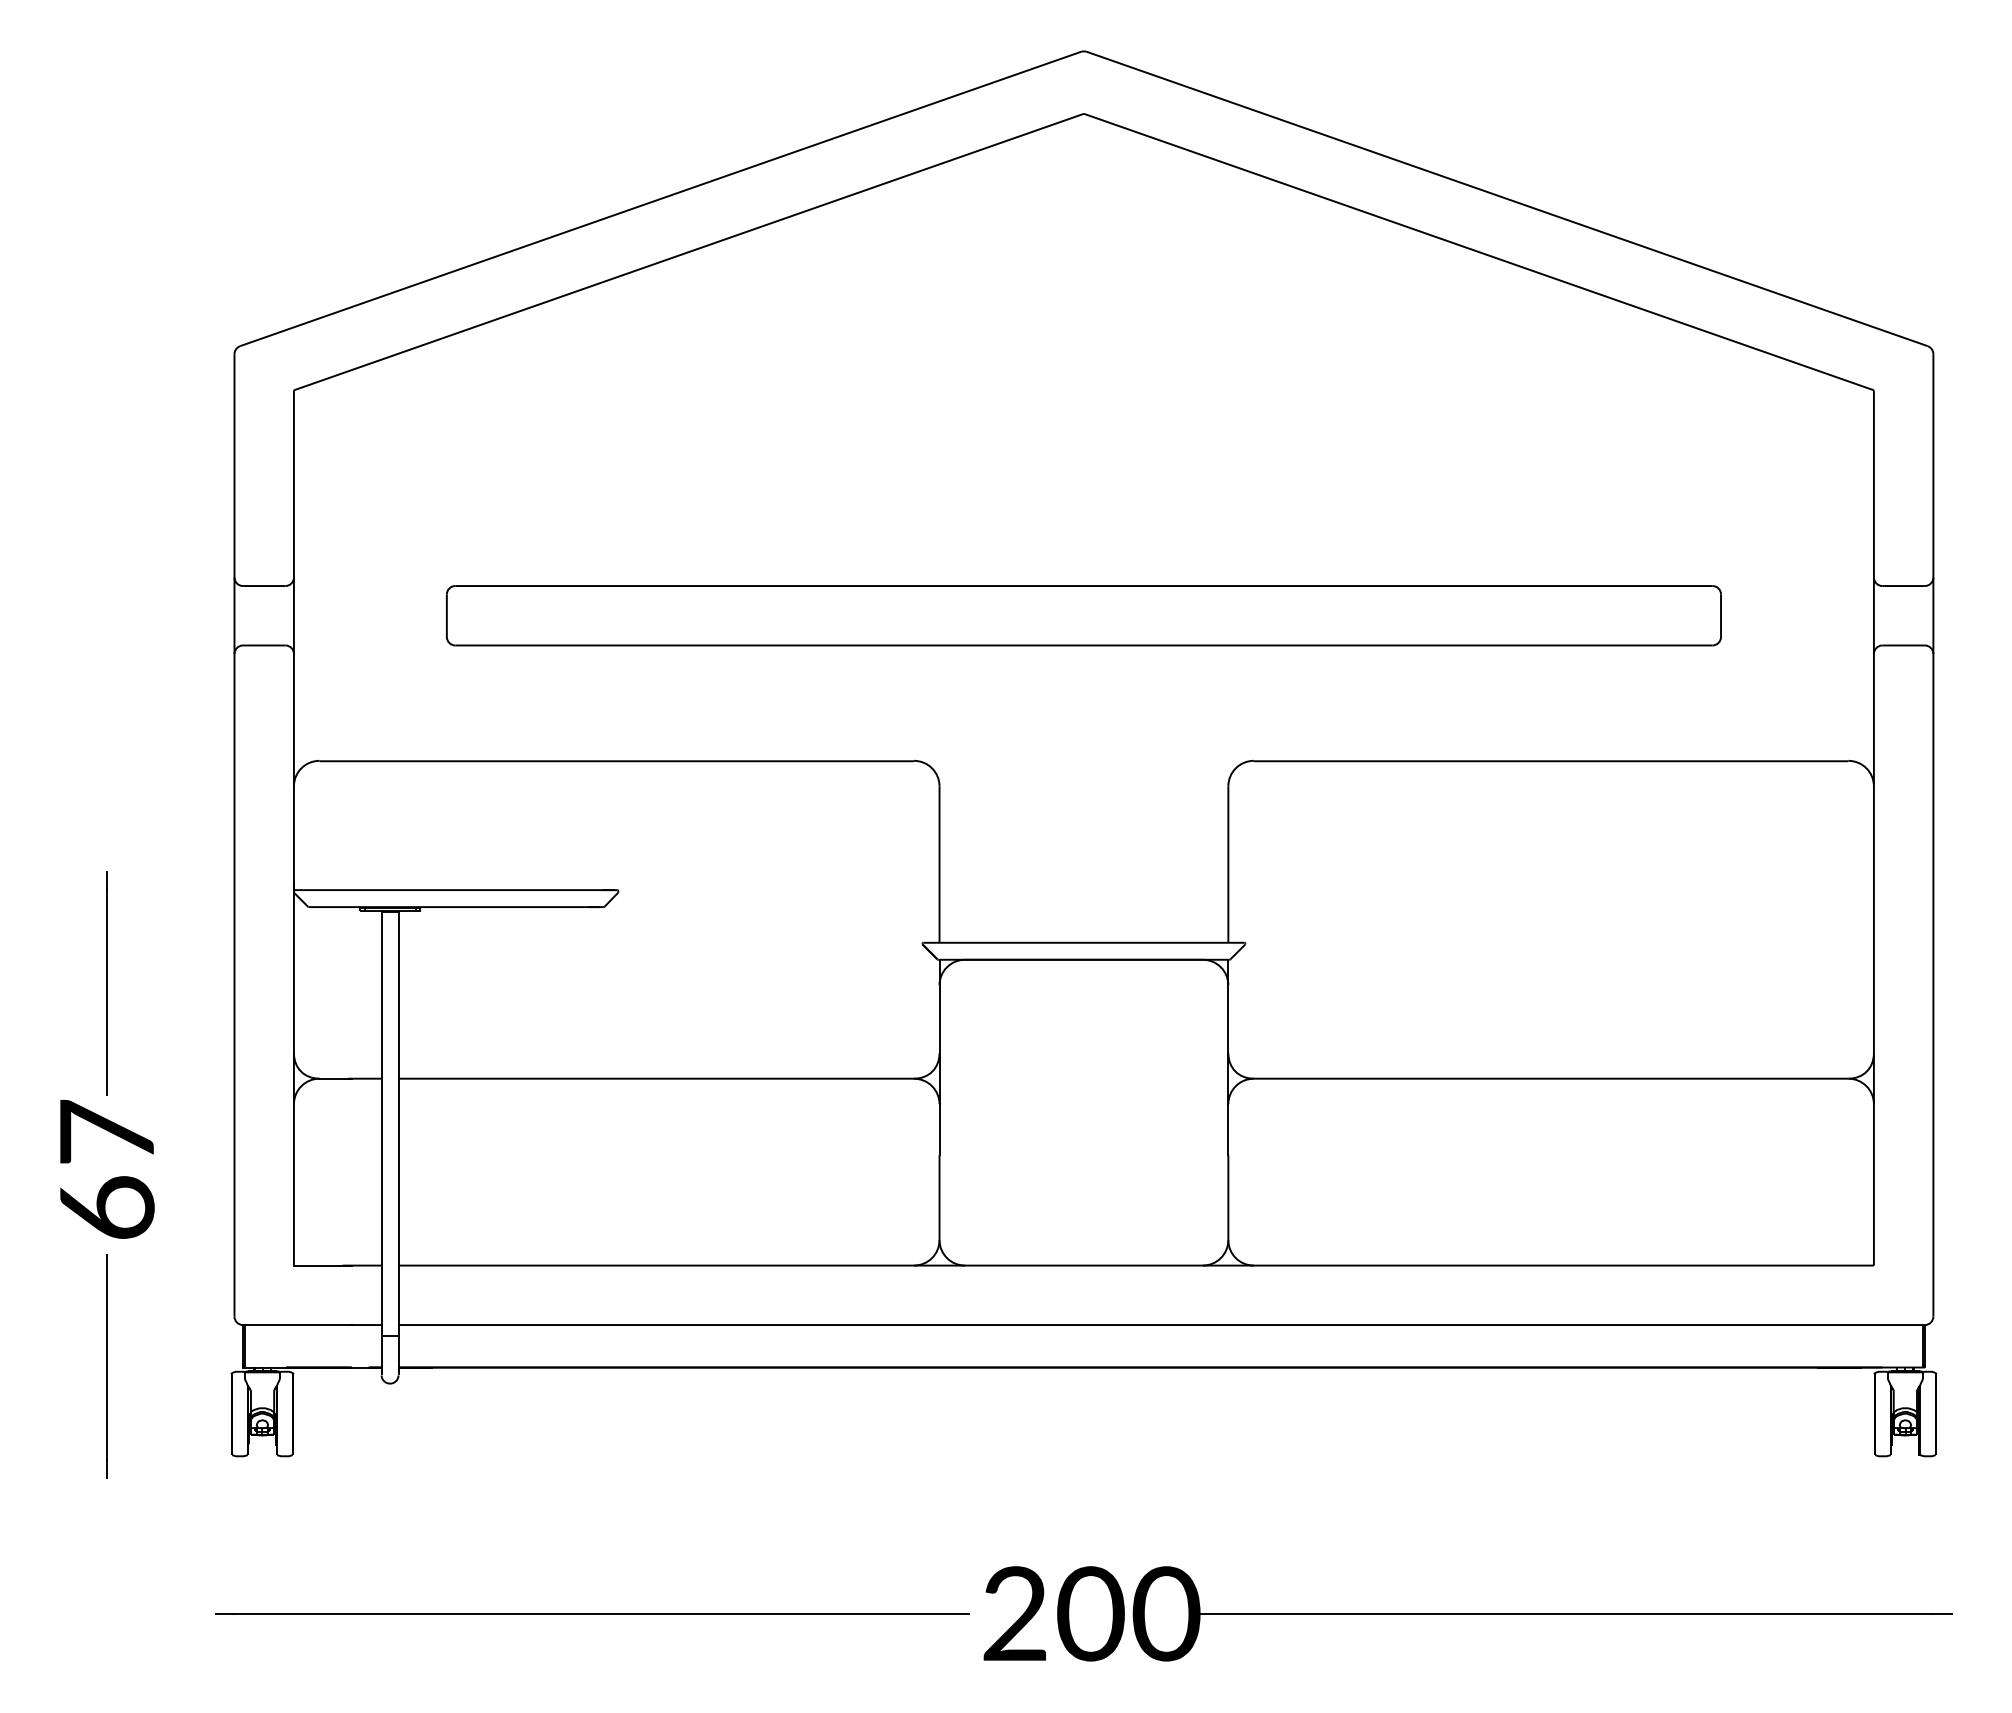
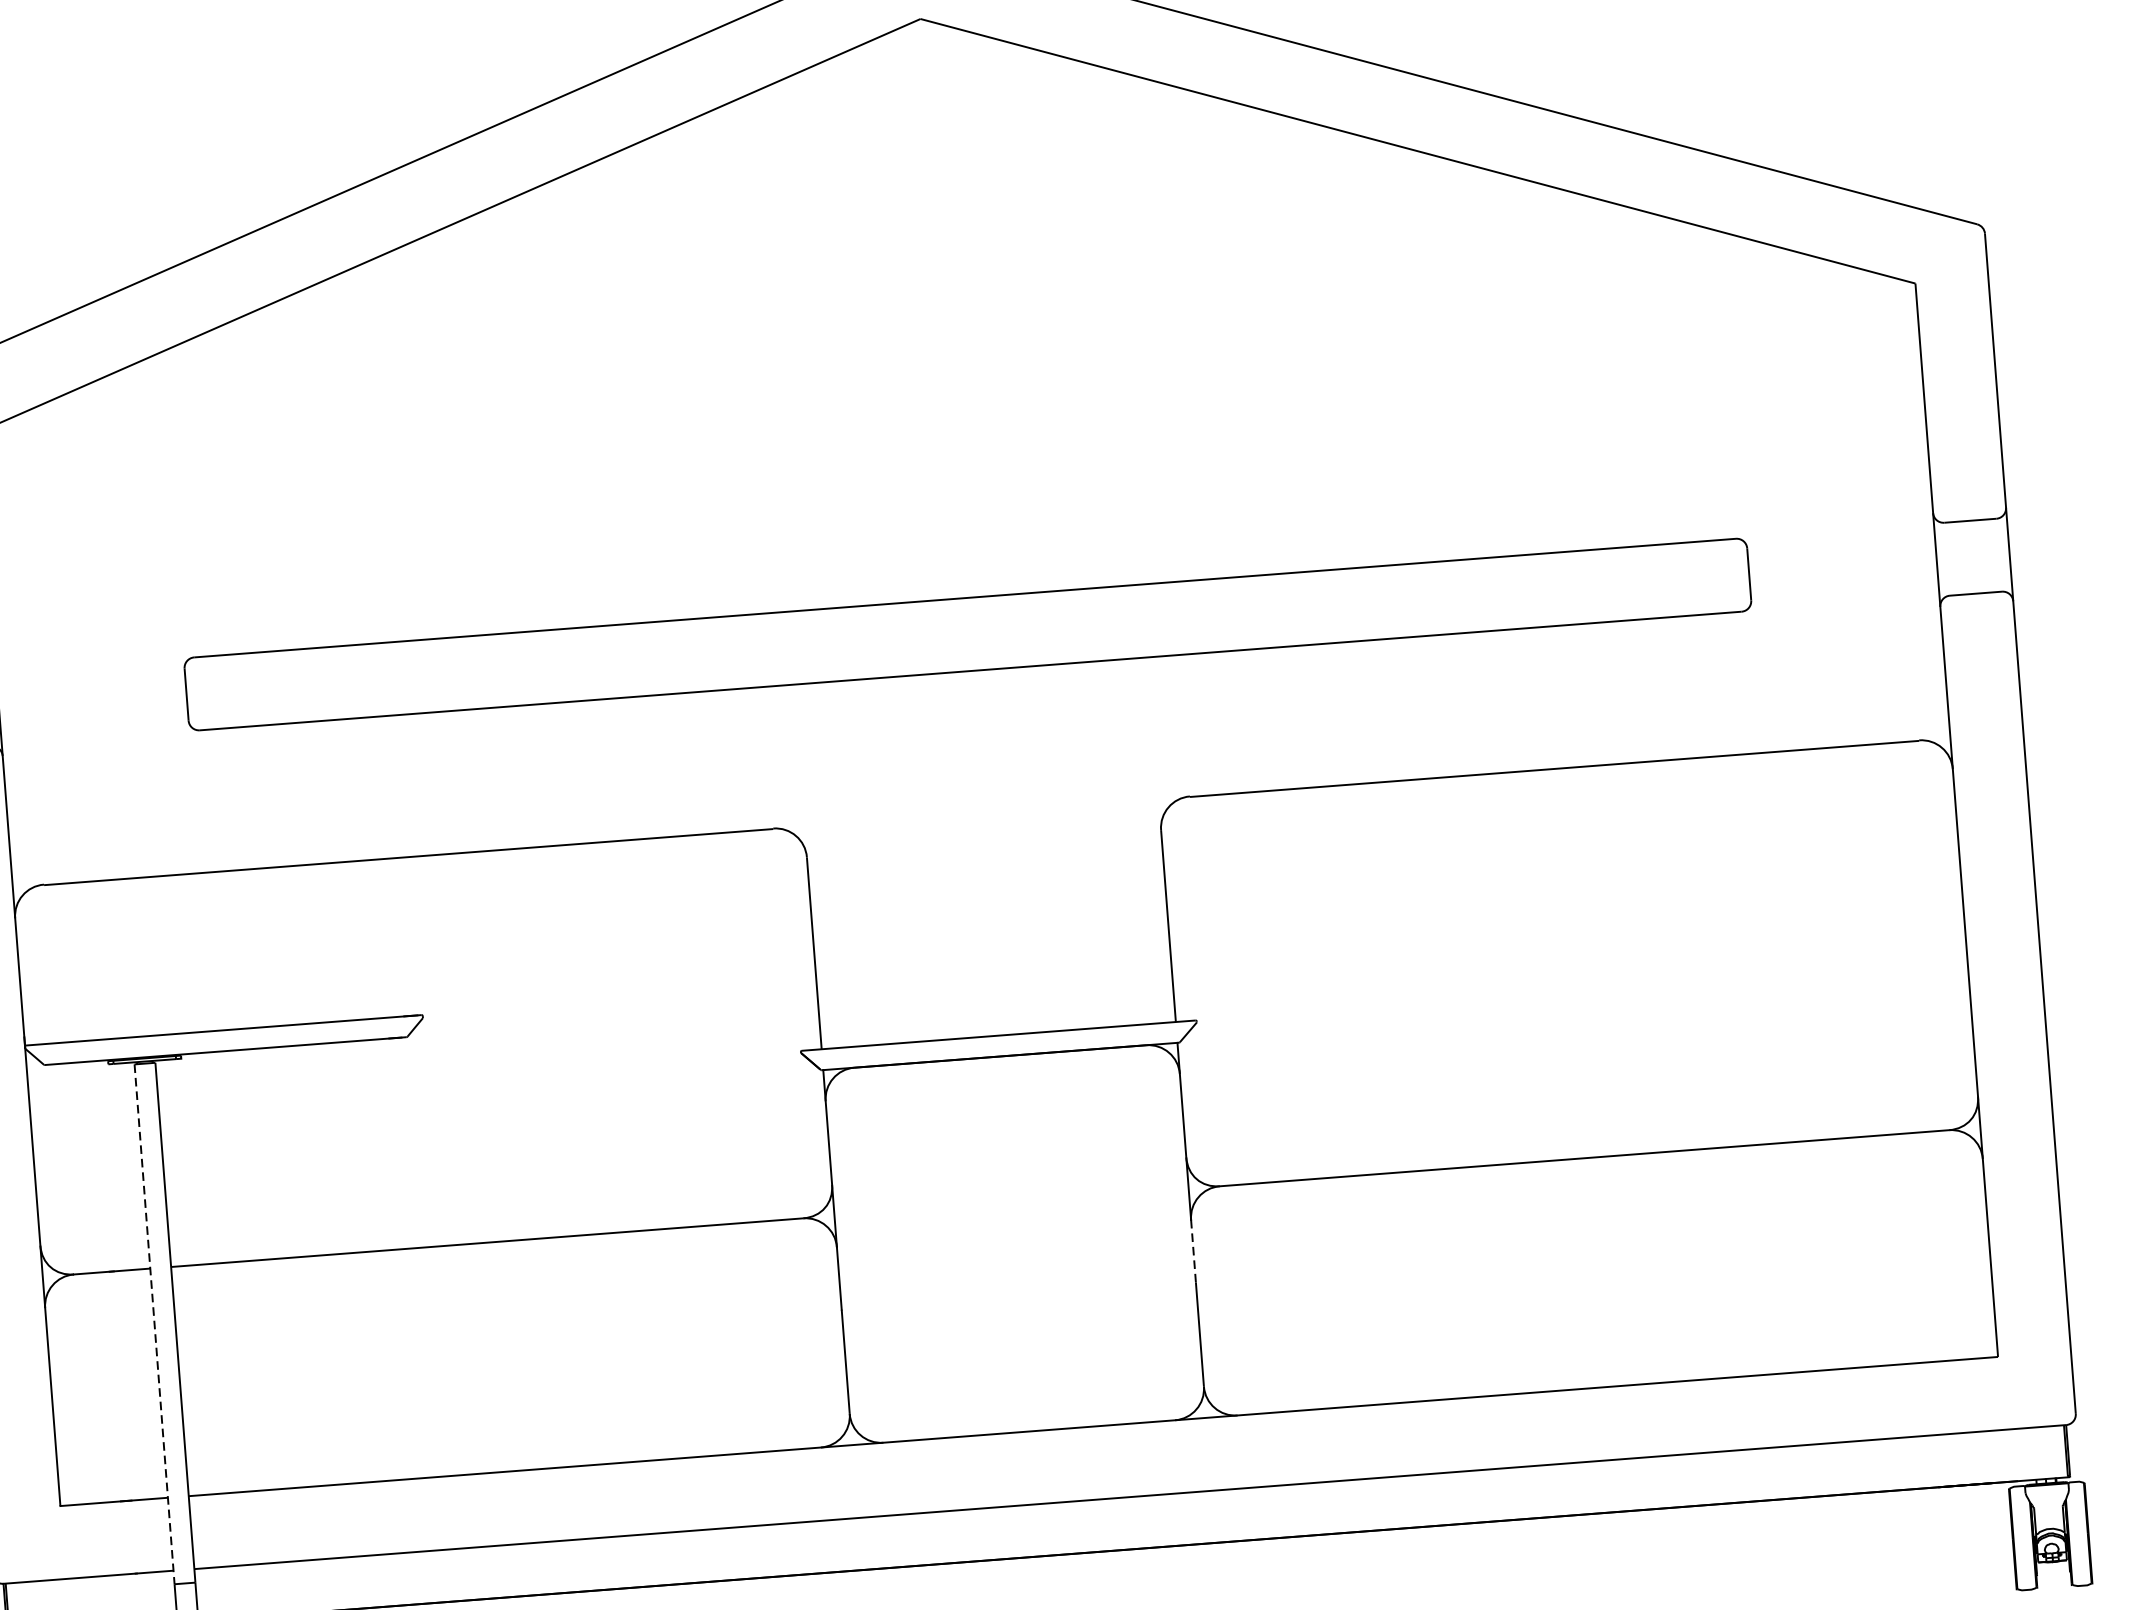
line: (381, 1124) -> (154, 1324), solid -> dashed
line: (1228, 1129) -> (1193, 1250), solid -> dashed

